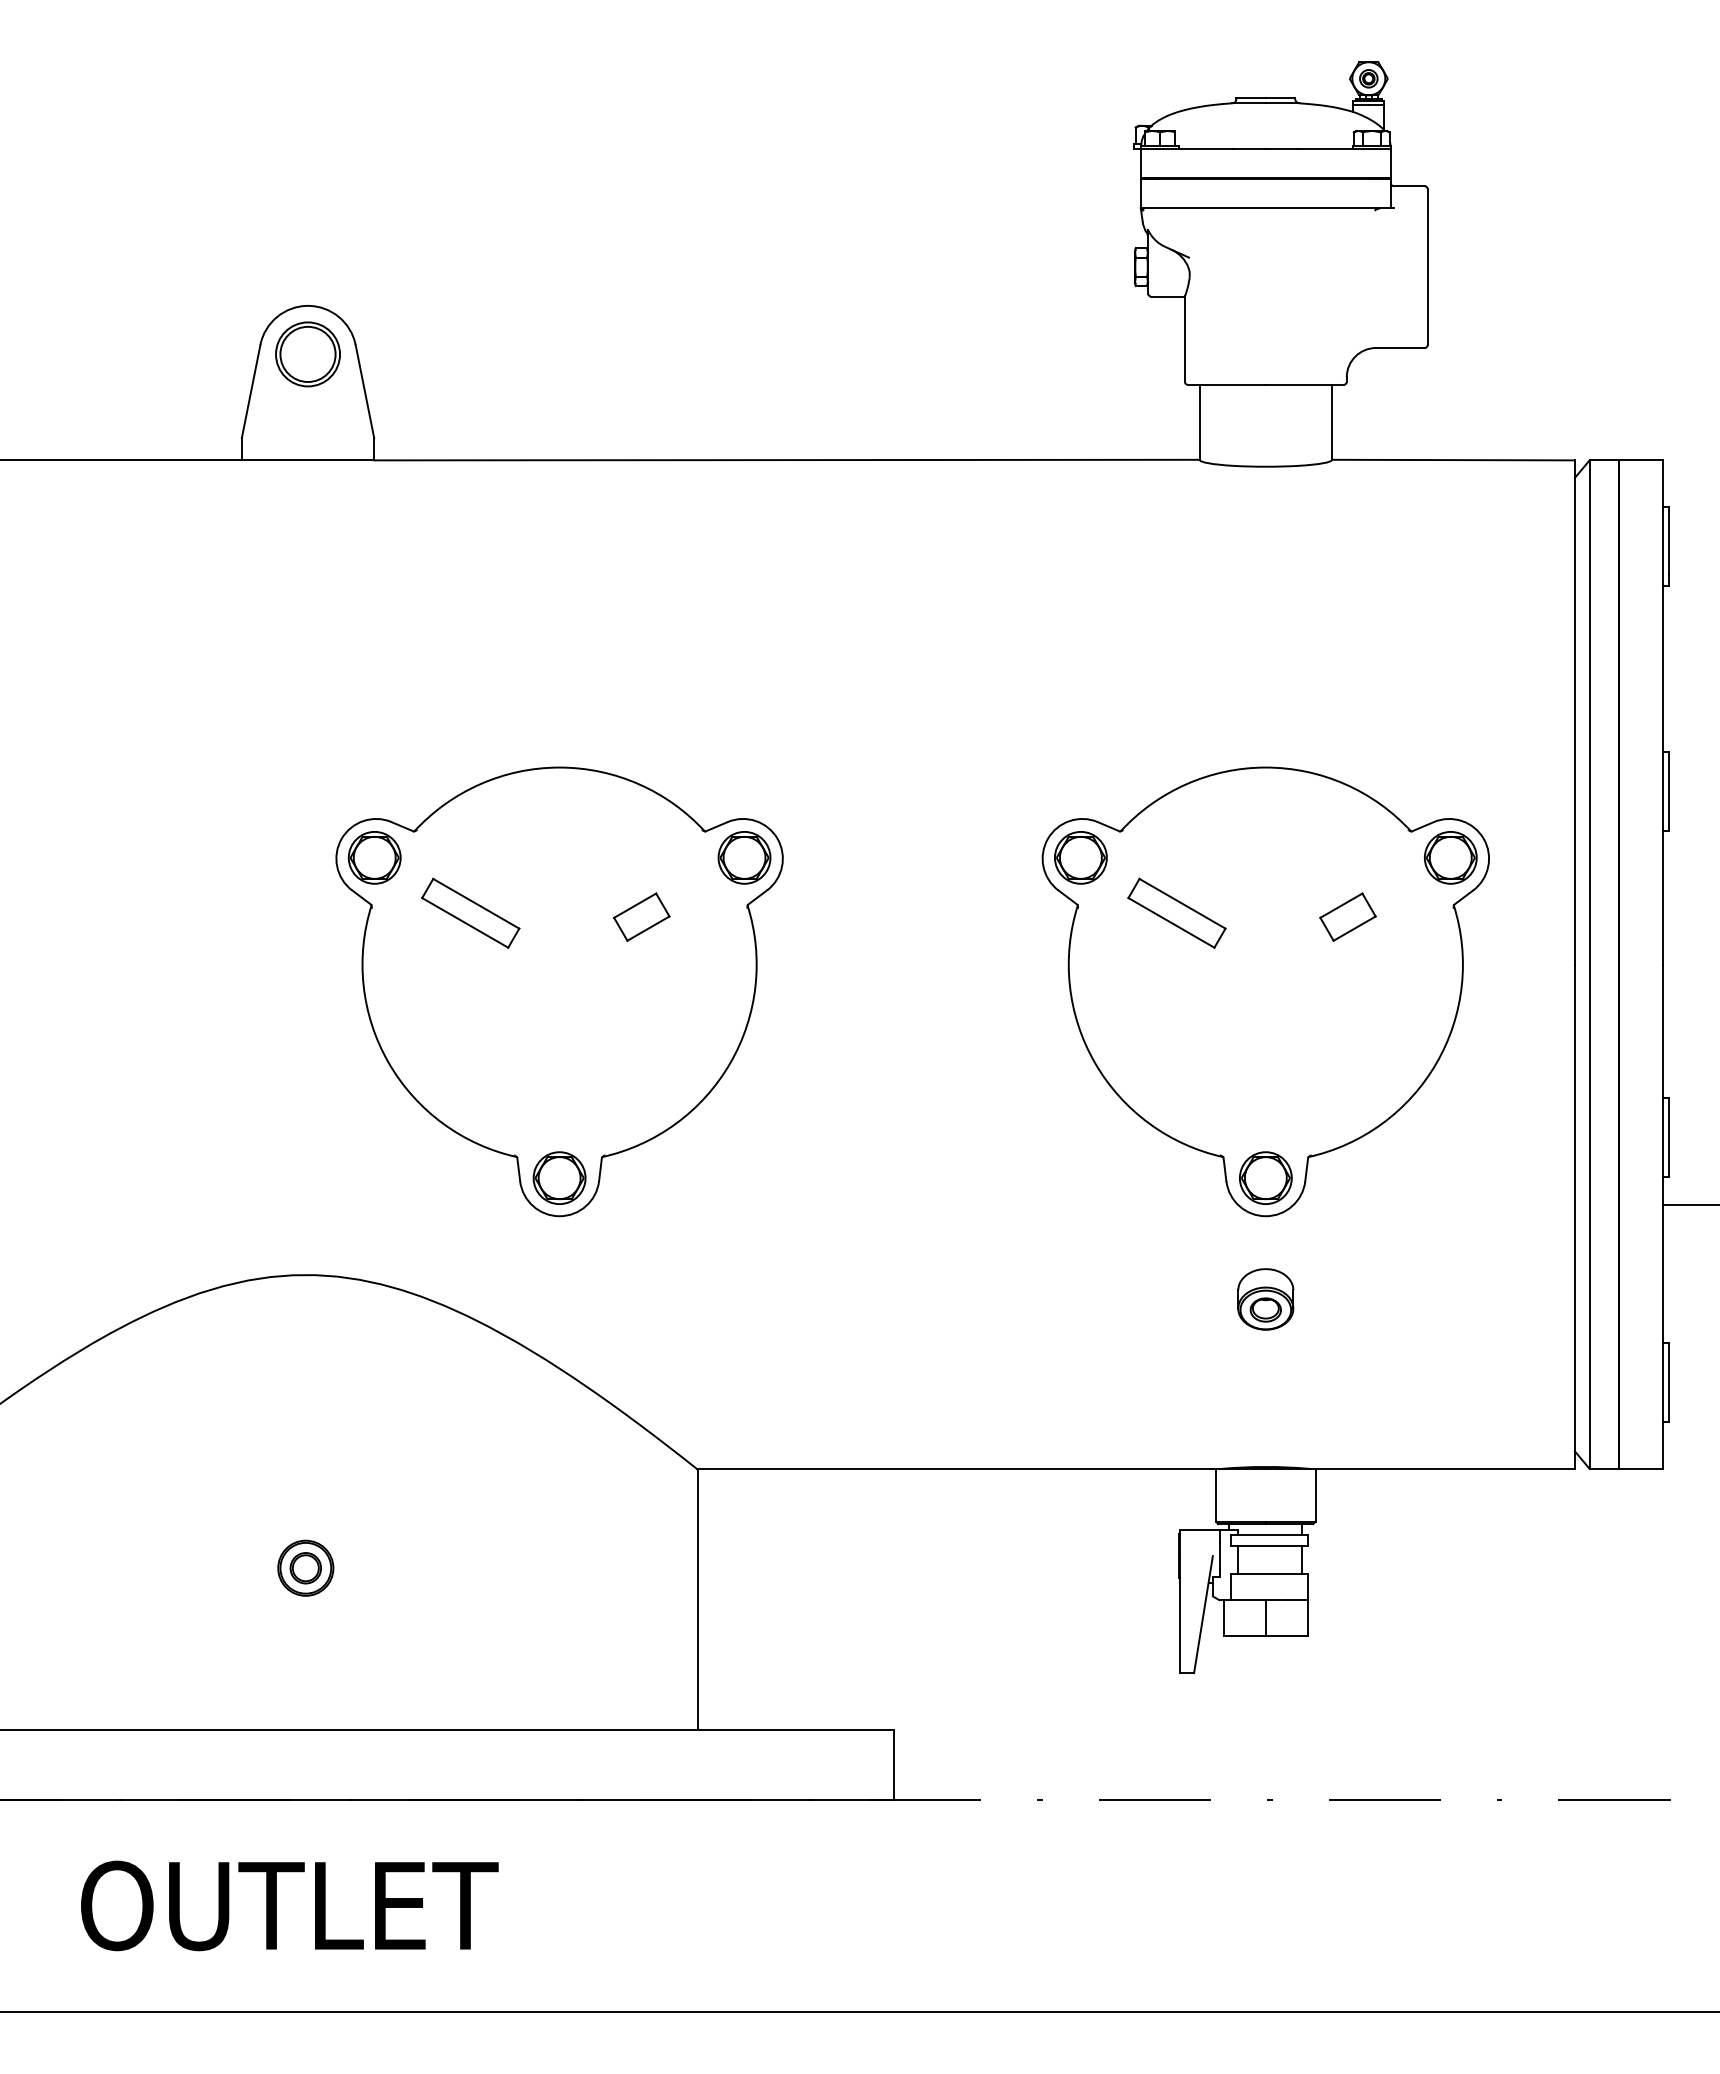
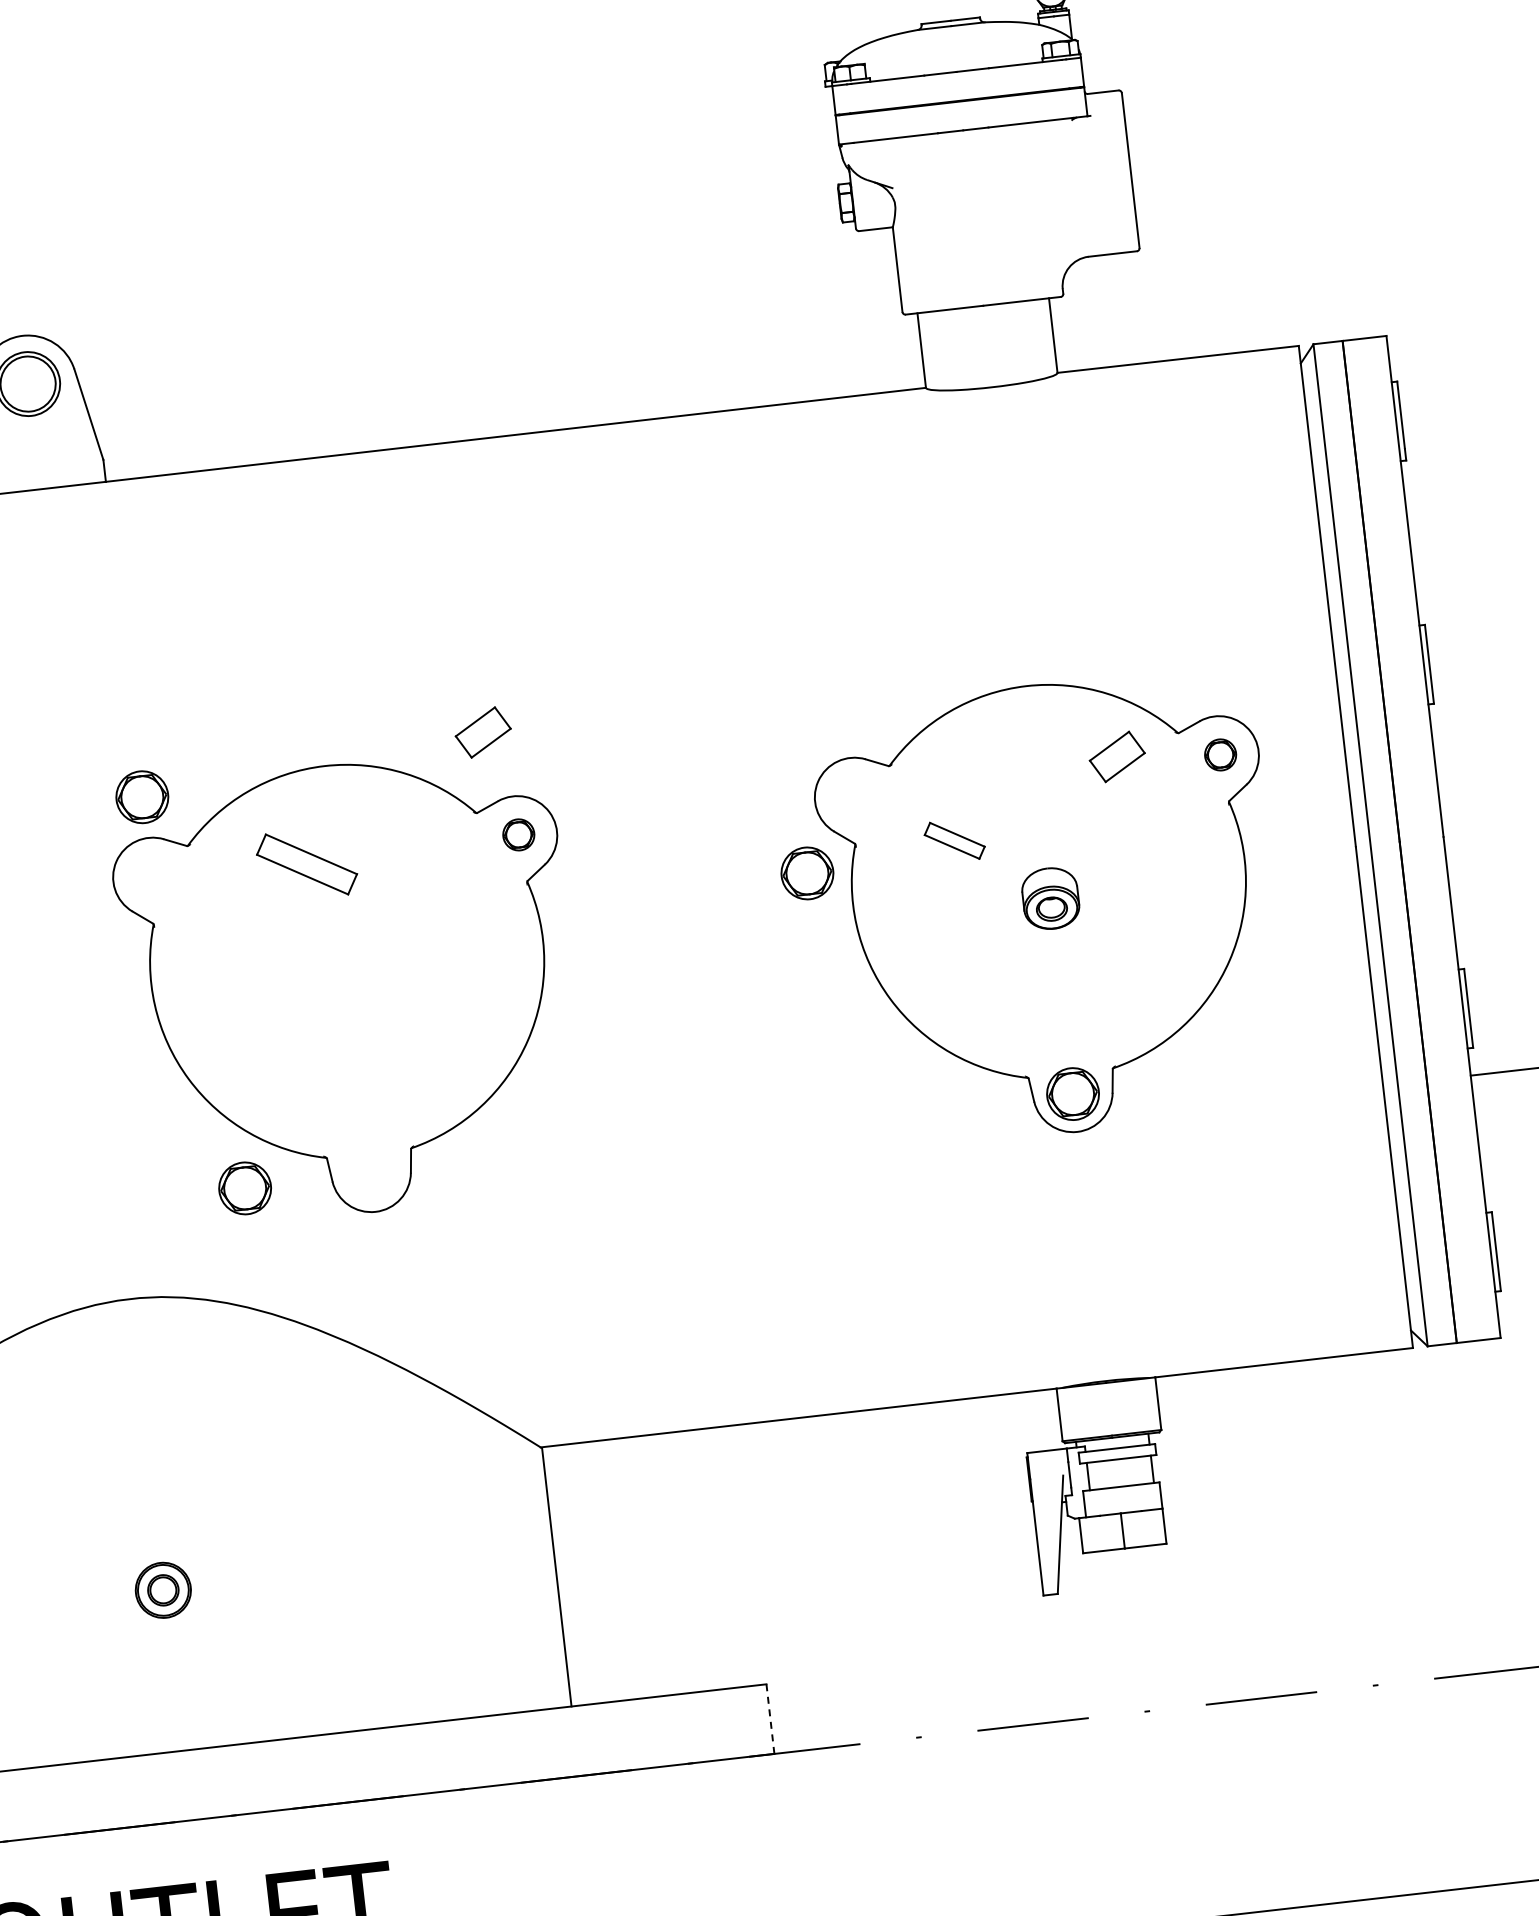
part: (374, 857) -> (142, 796), moved
part: (744, 857) -> (518, 834), size x0.6
part: (1080, 857) -> (806, 873), moved
part: (1450, 857) -> (1220, 754), size x0.6
part: (470, 912) -> (306, 863), moved
part: (1176, 912) -> (954, 840), size x0.6
part: (641, 916) -> (482, 731), moved
part: (1347, 916) -> (1116, 756), moved
part: (559, 1177) -> (244, 1187), moved
part: (1265, 1299) -> (1050, 898), moved
line: (894, 1765) -> (770, 1719), solid -> dashed

